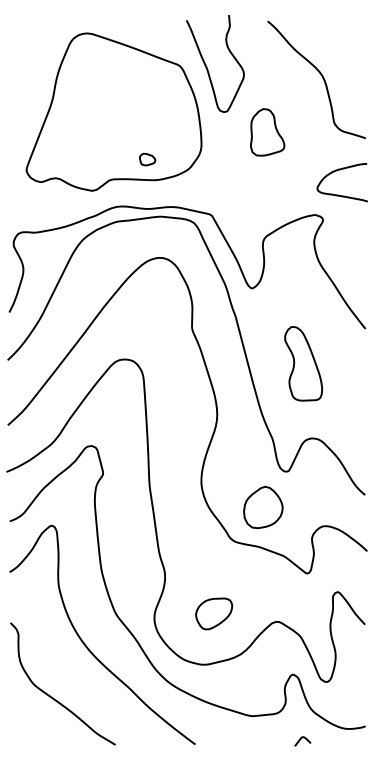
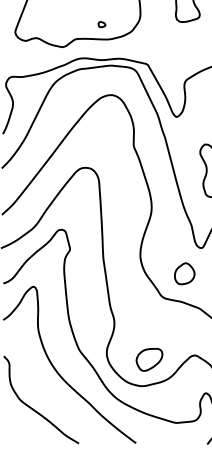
part: (147, 158) -> (101, 24), size x0.62
part: (263, 507) -> (184, 273), size x0.71
part: (214, 613) -> (149, 359), moved

